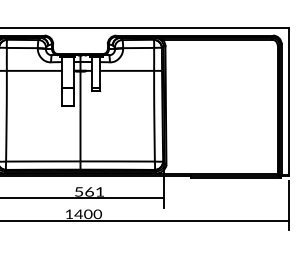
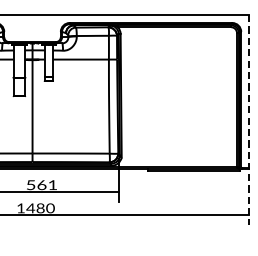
line: (289, 101) -> (249, 91), solid -> dashed
line: (289, 205) -> (249, 199), solid -> dashed
text: (88, 214) -> (40, 208), 1400 -> 1480

